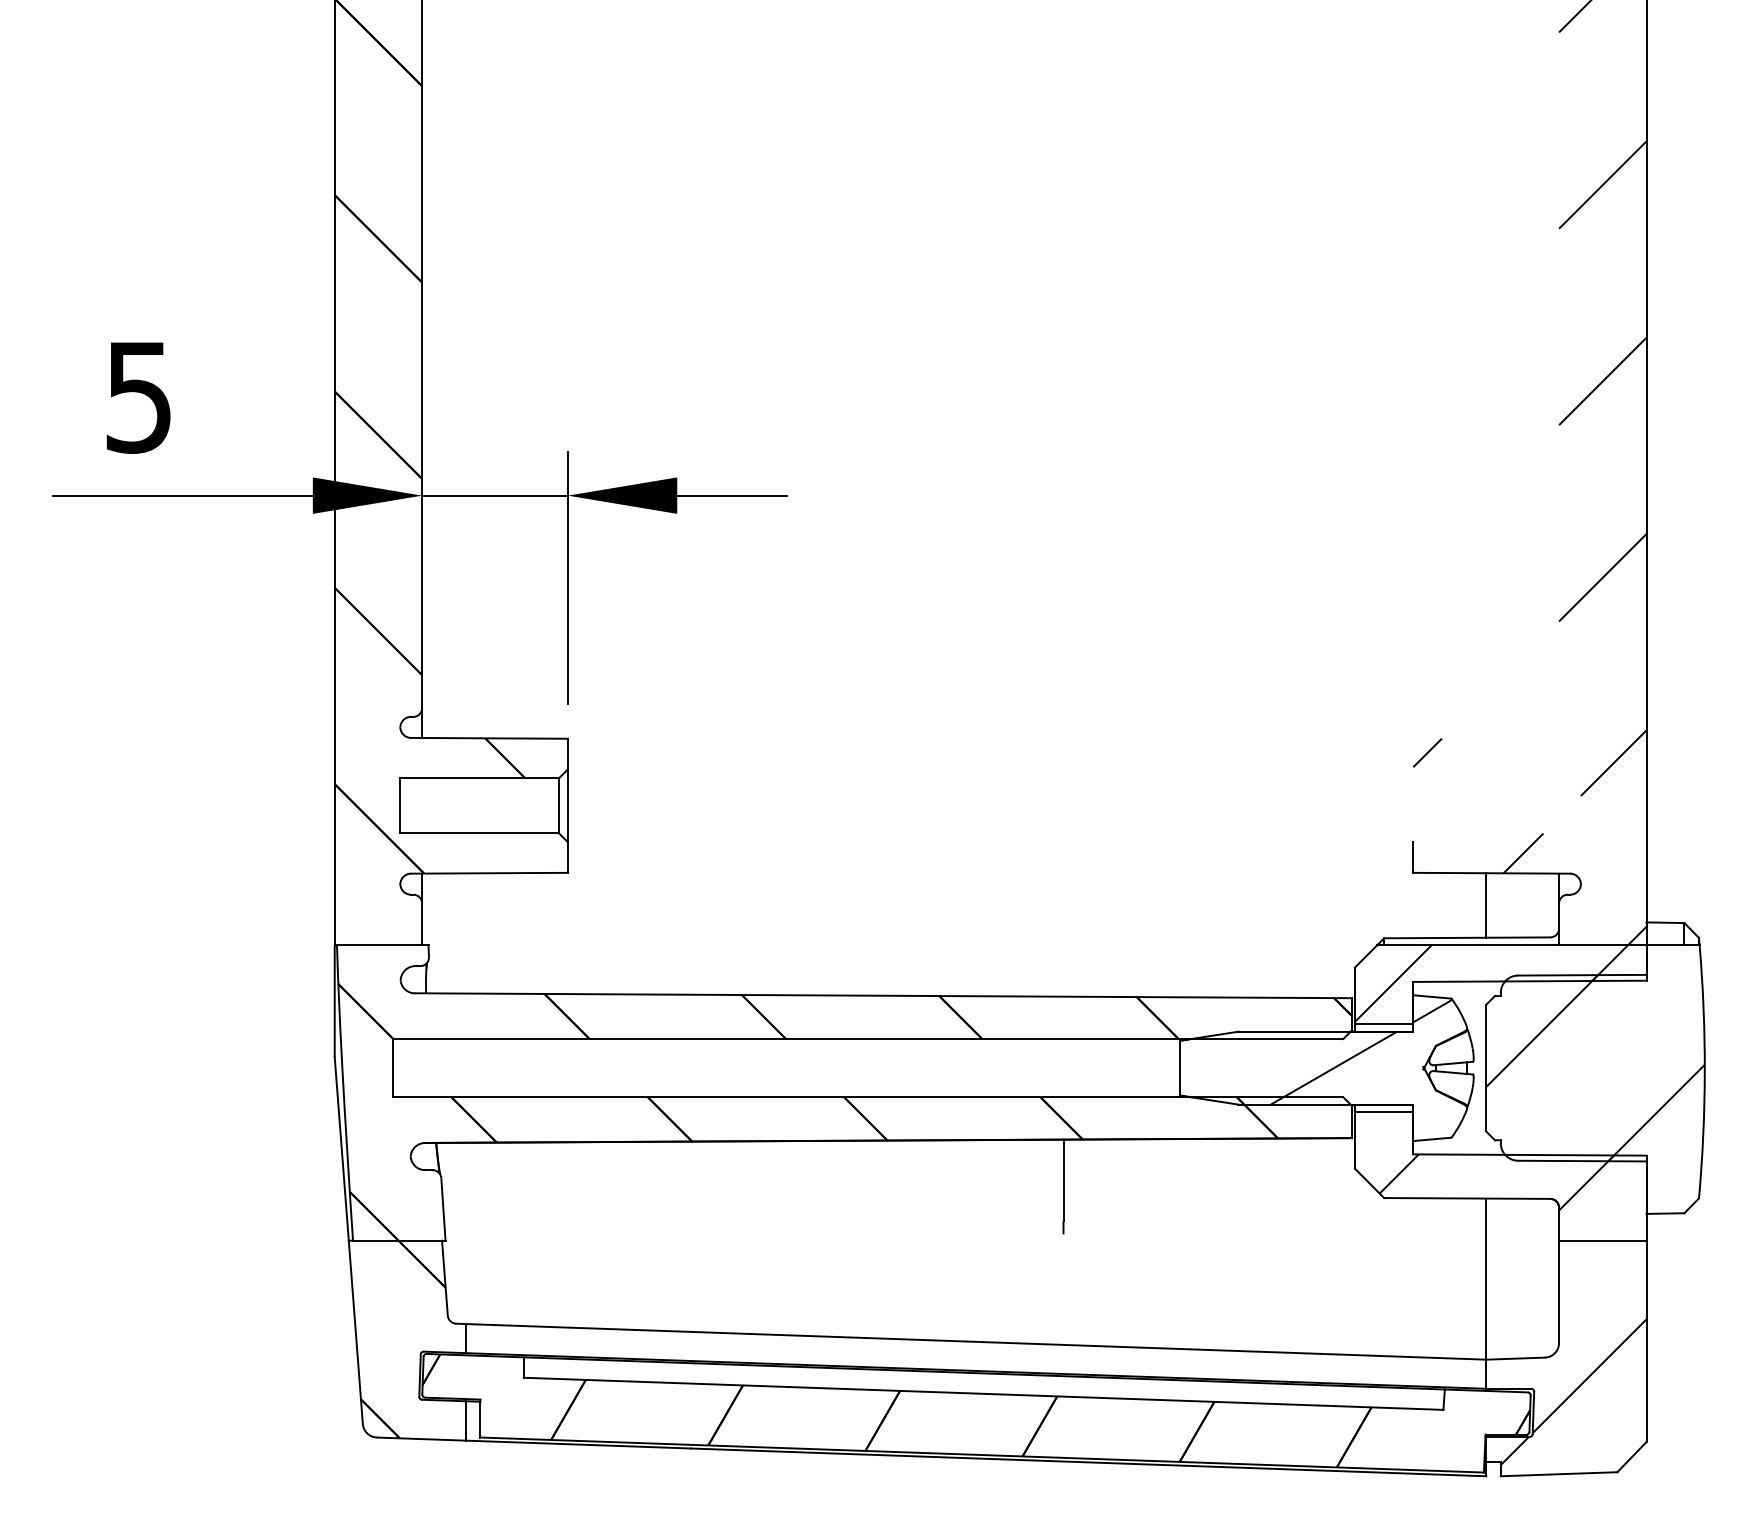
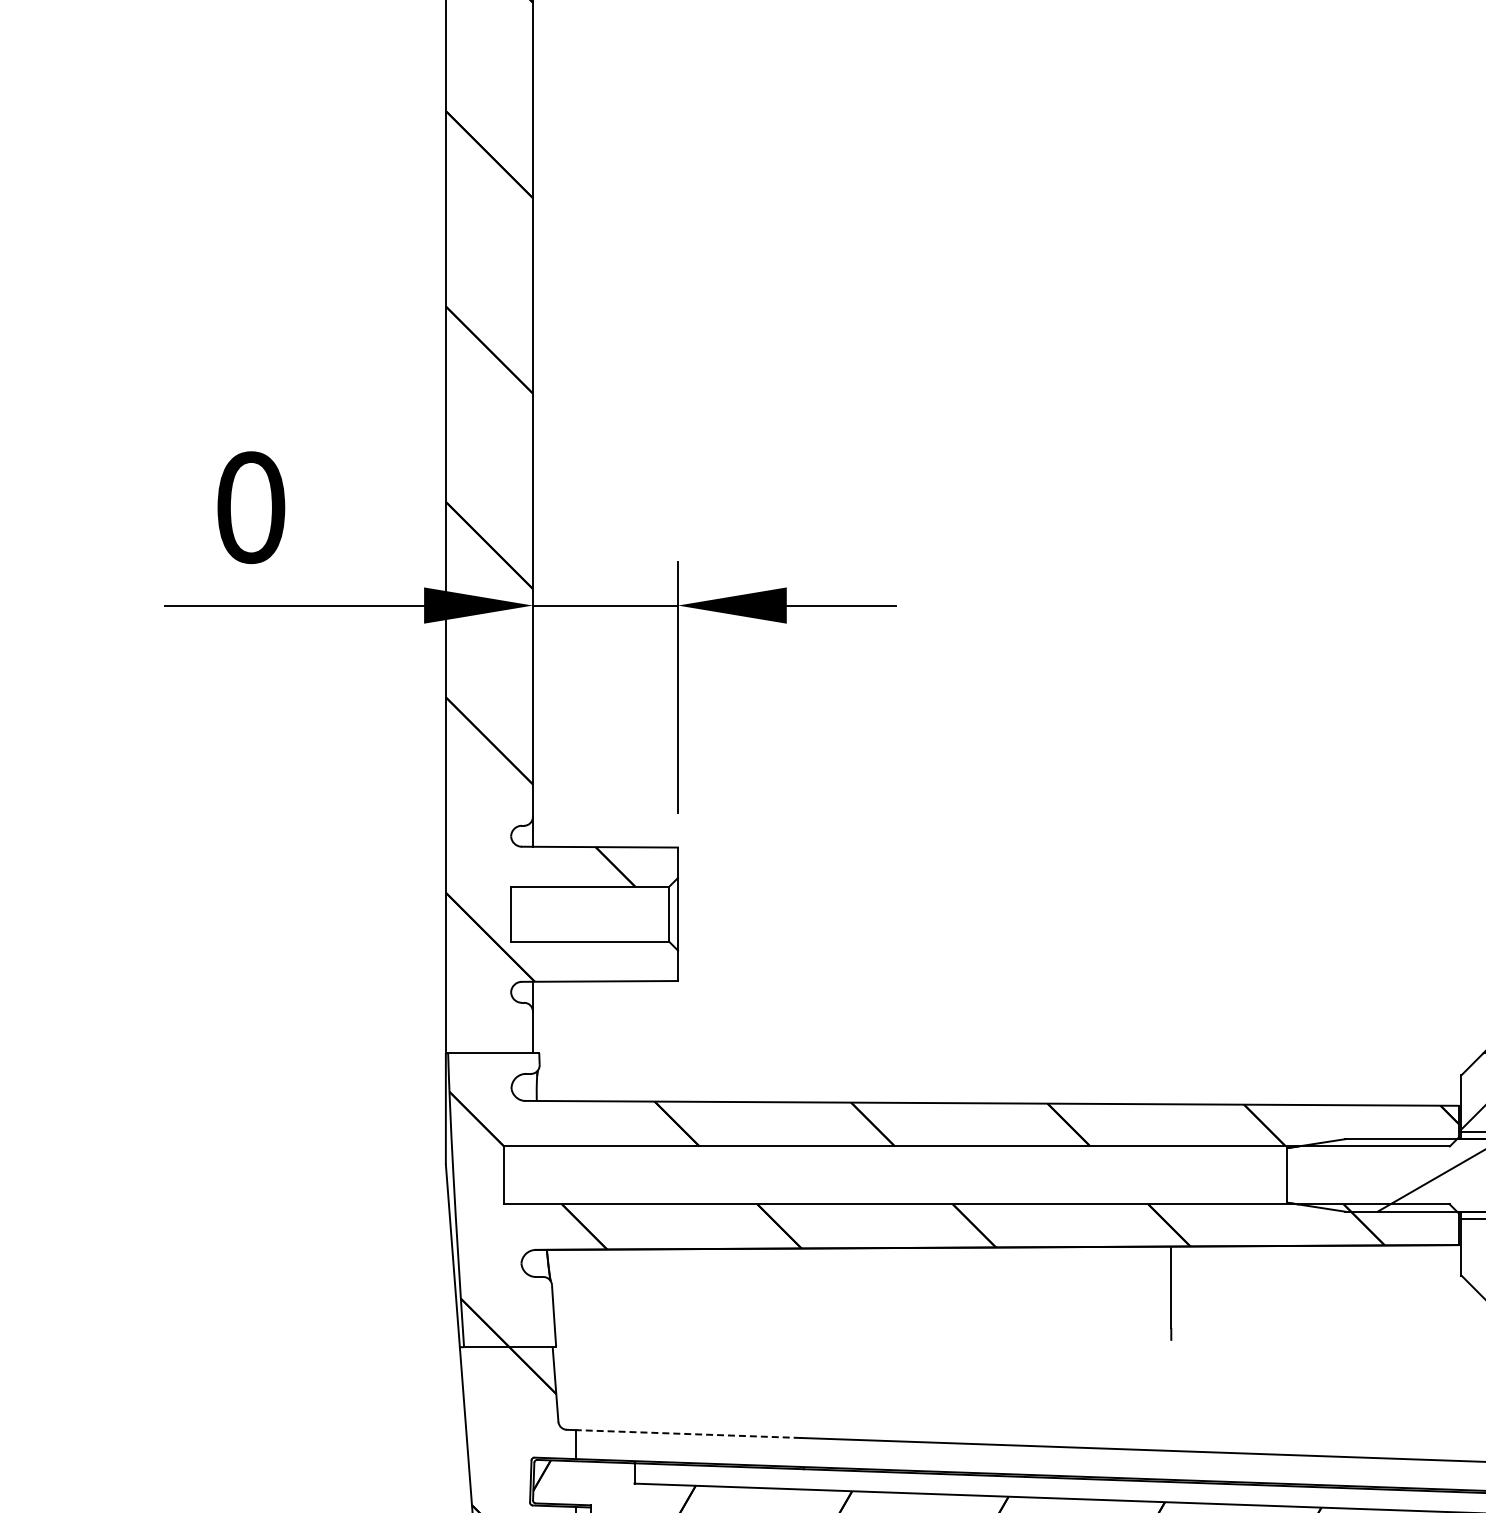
text: (139, 396) -> (251, 506), 5 -> 0
line: (578, 1327) -> (688, 1433), solid -> dashed

